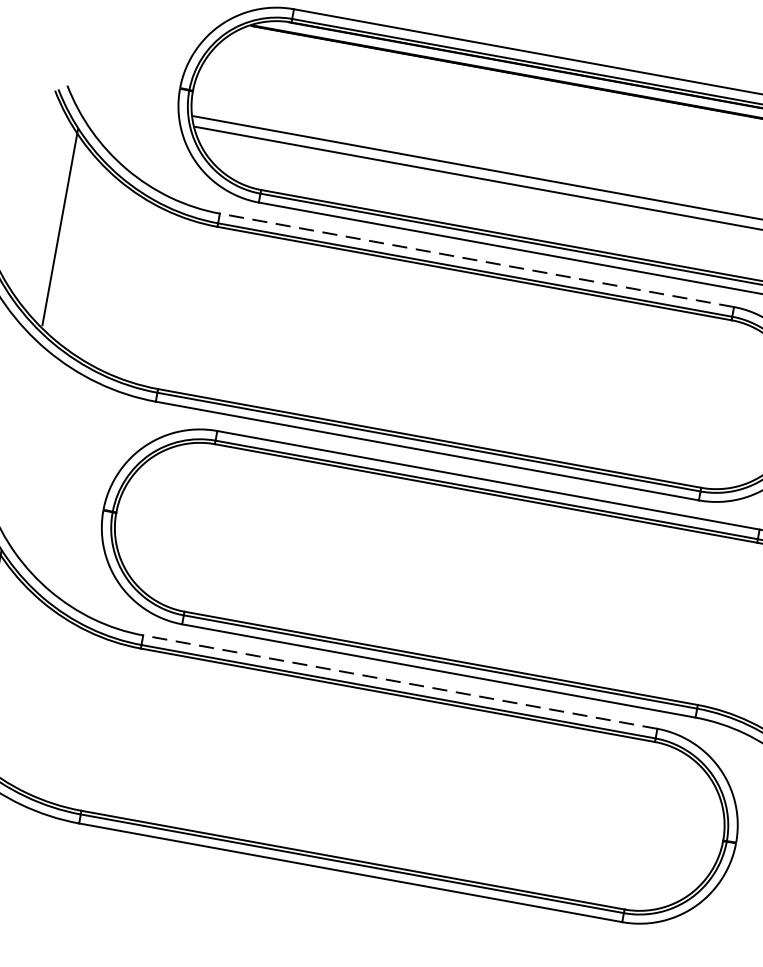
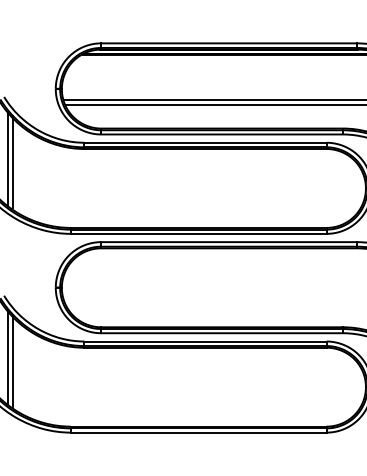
line: (52, 217) -> (8, 158), added
line: (475, 259) -> (204, 142), dashed -> solid
line: (398, 681) -> (204, 341), dashed -> solid

